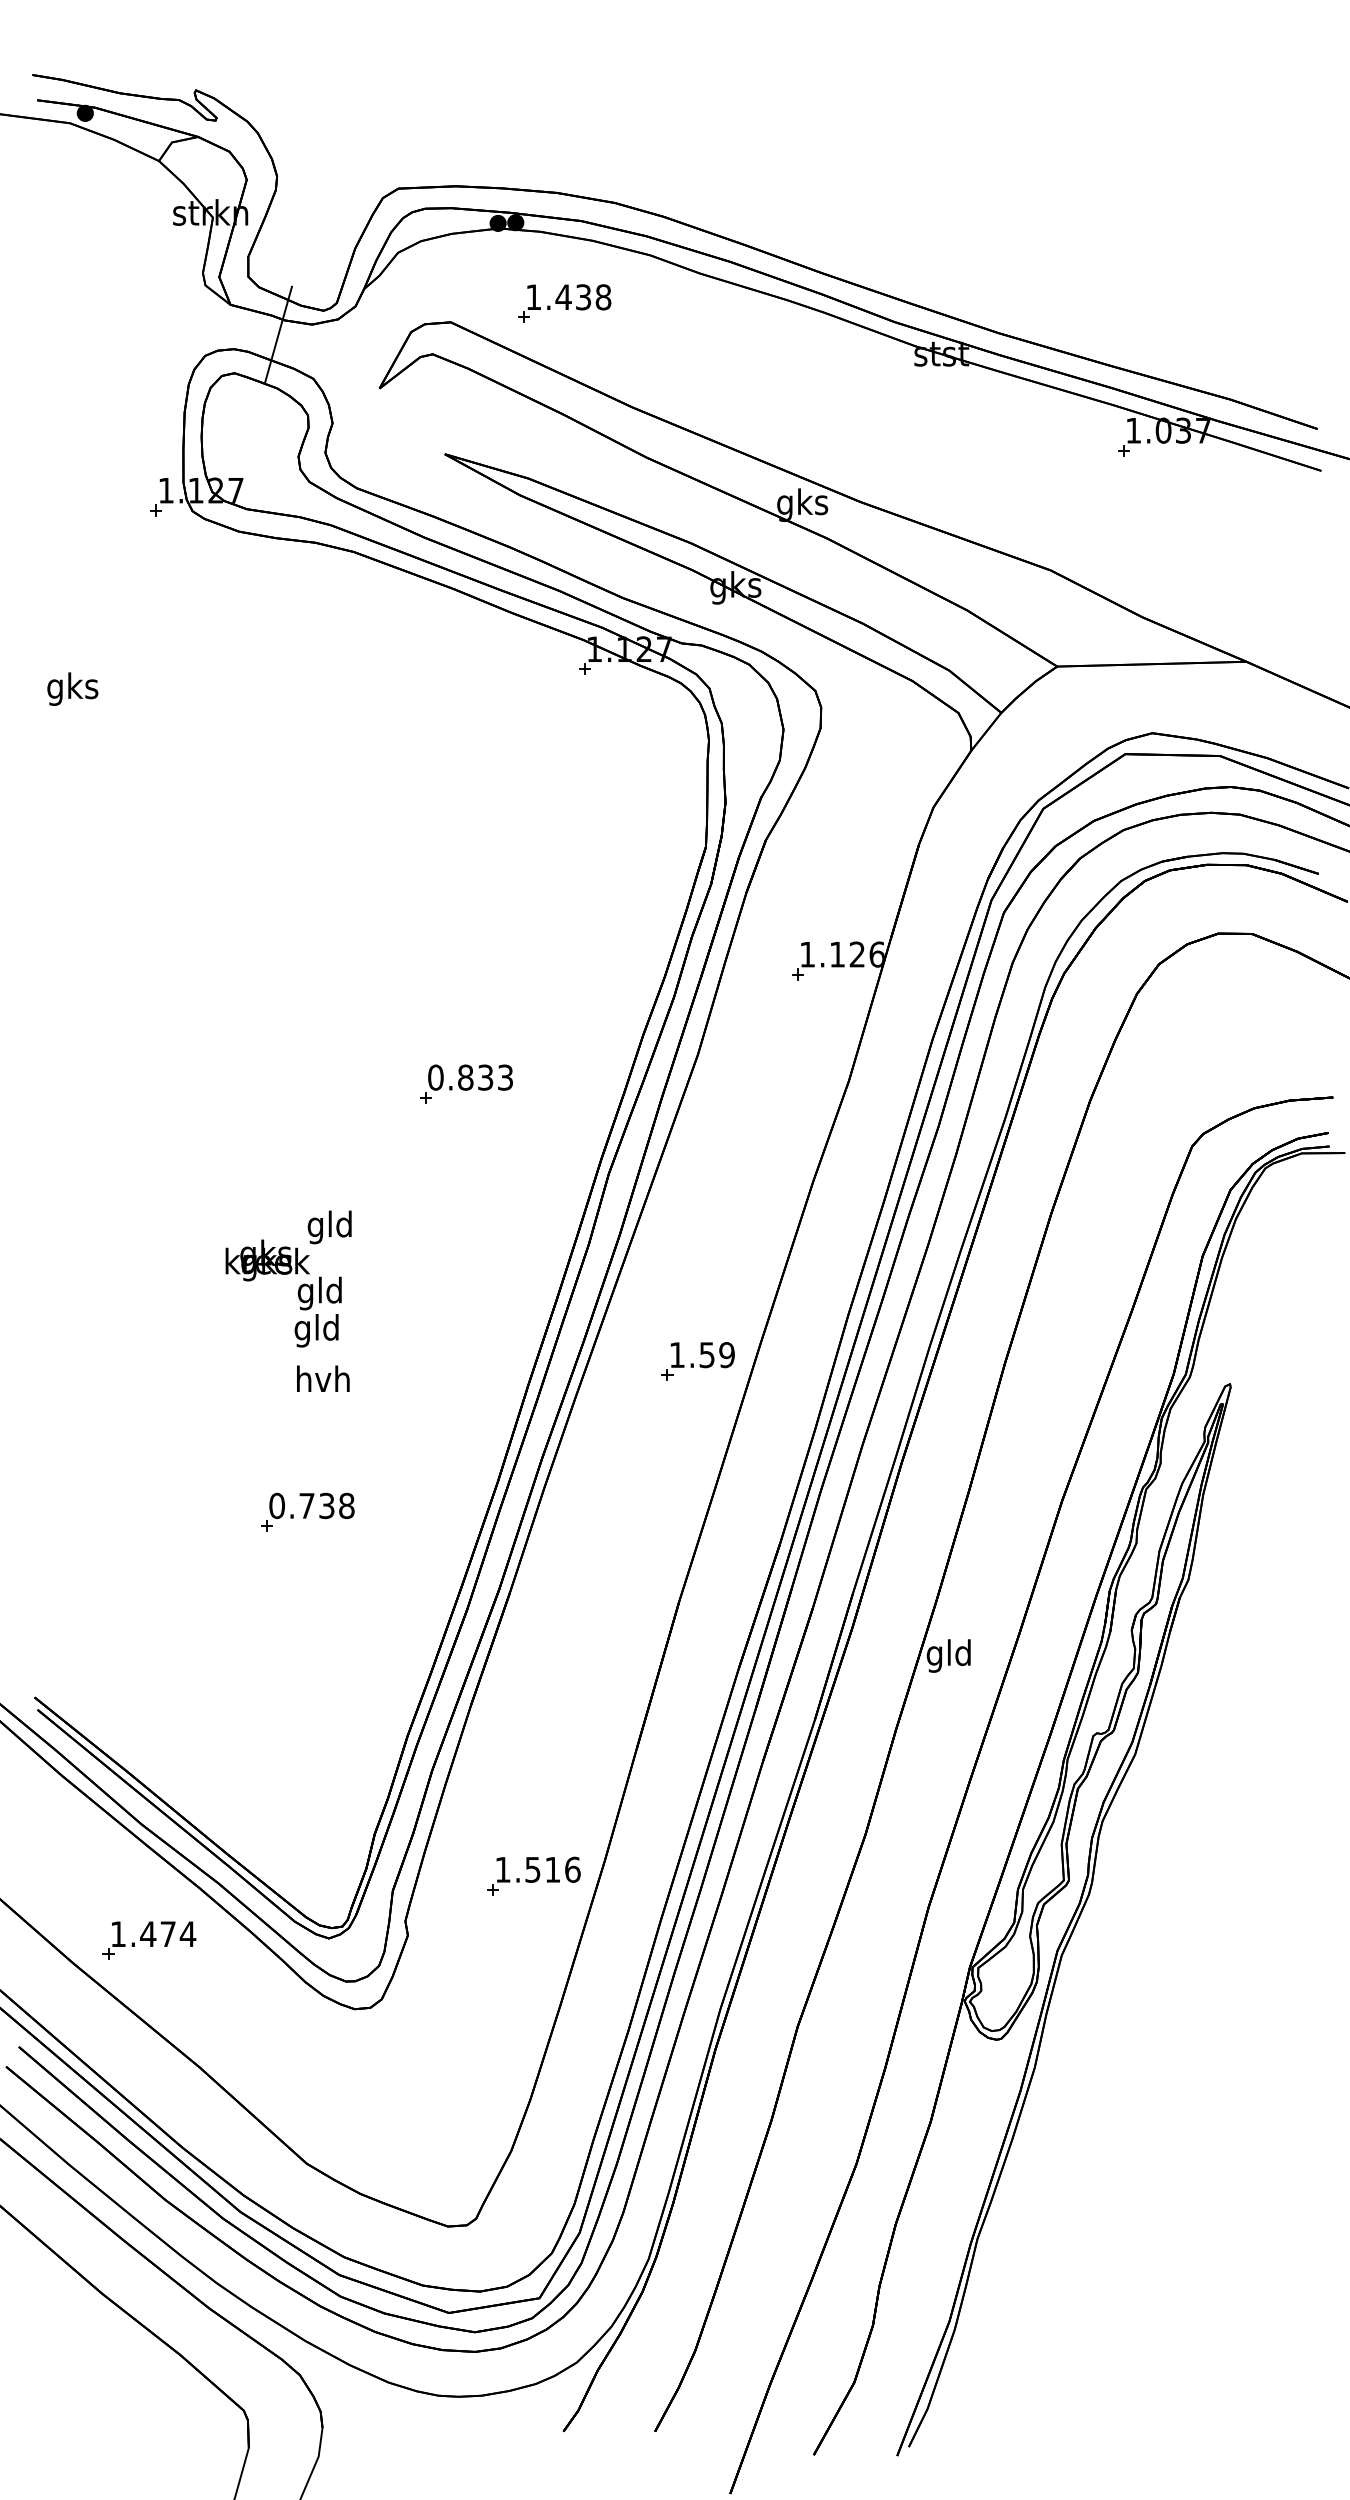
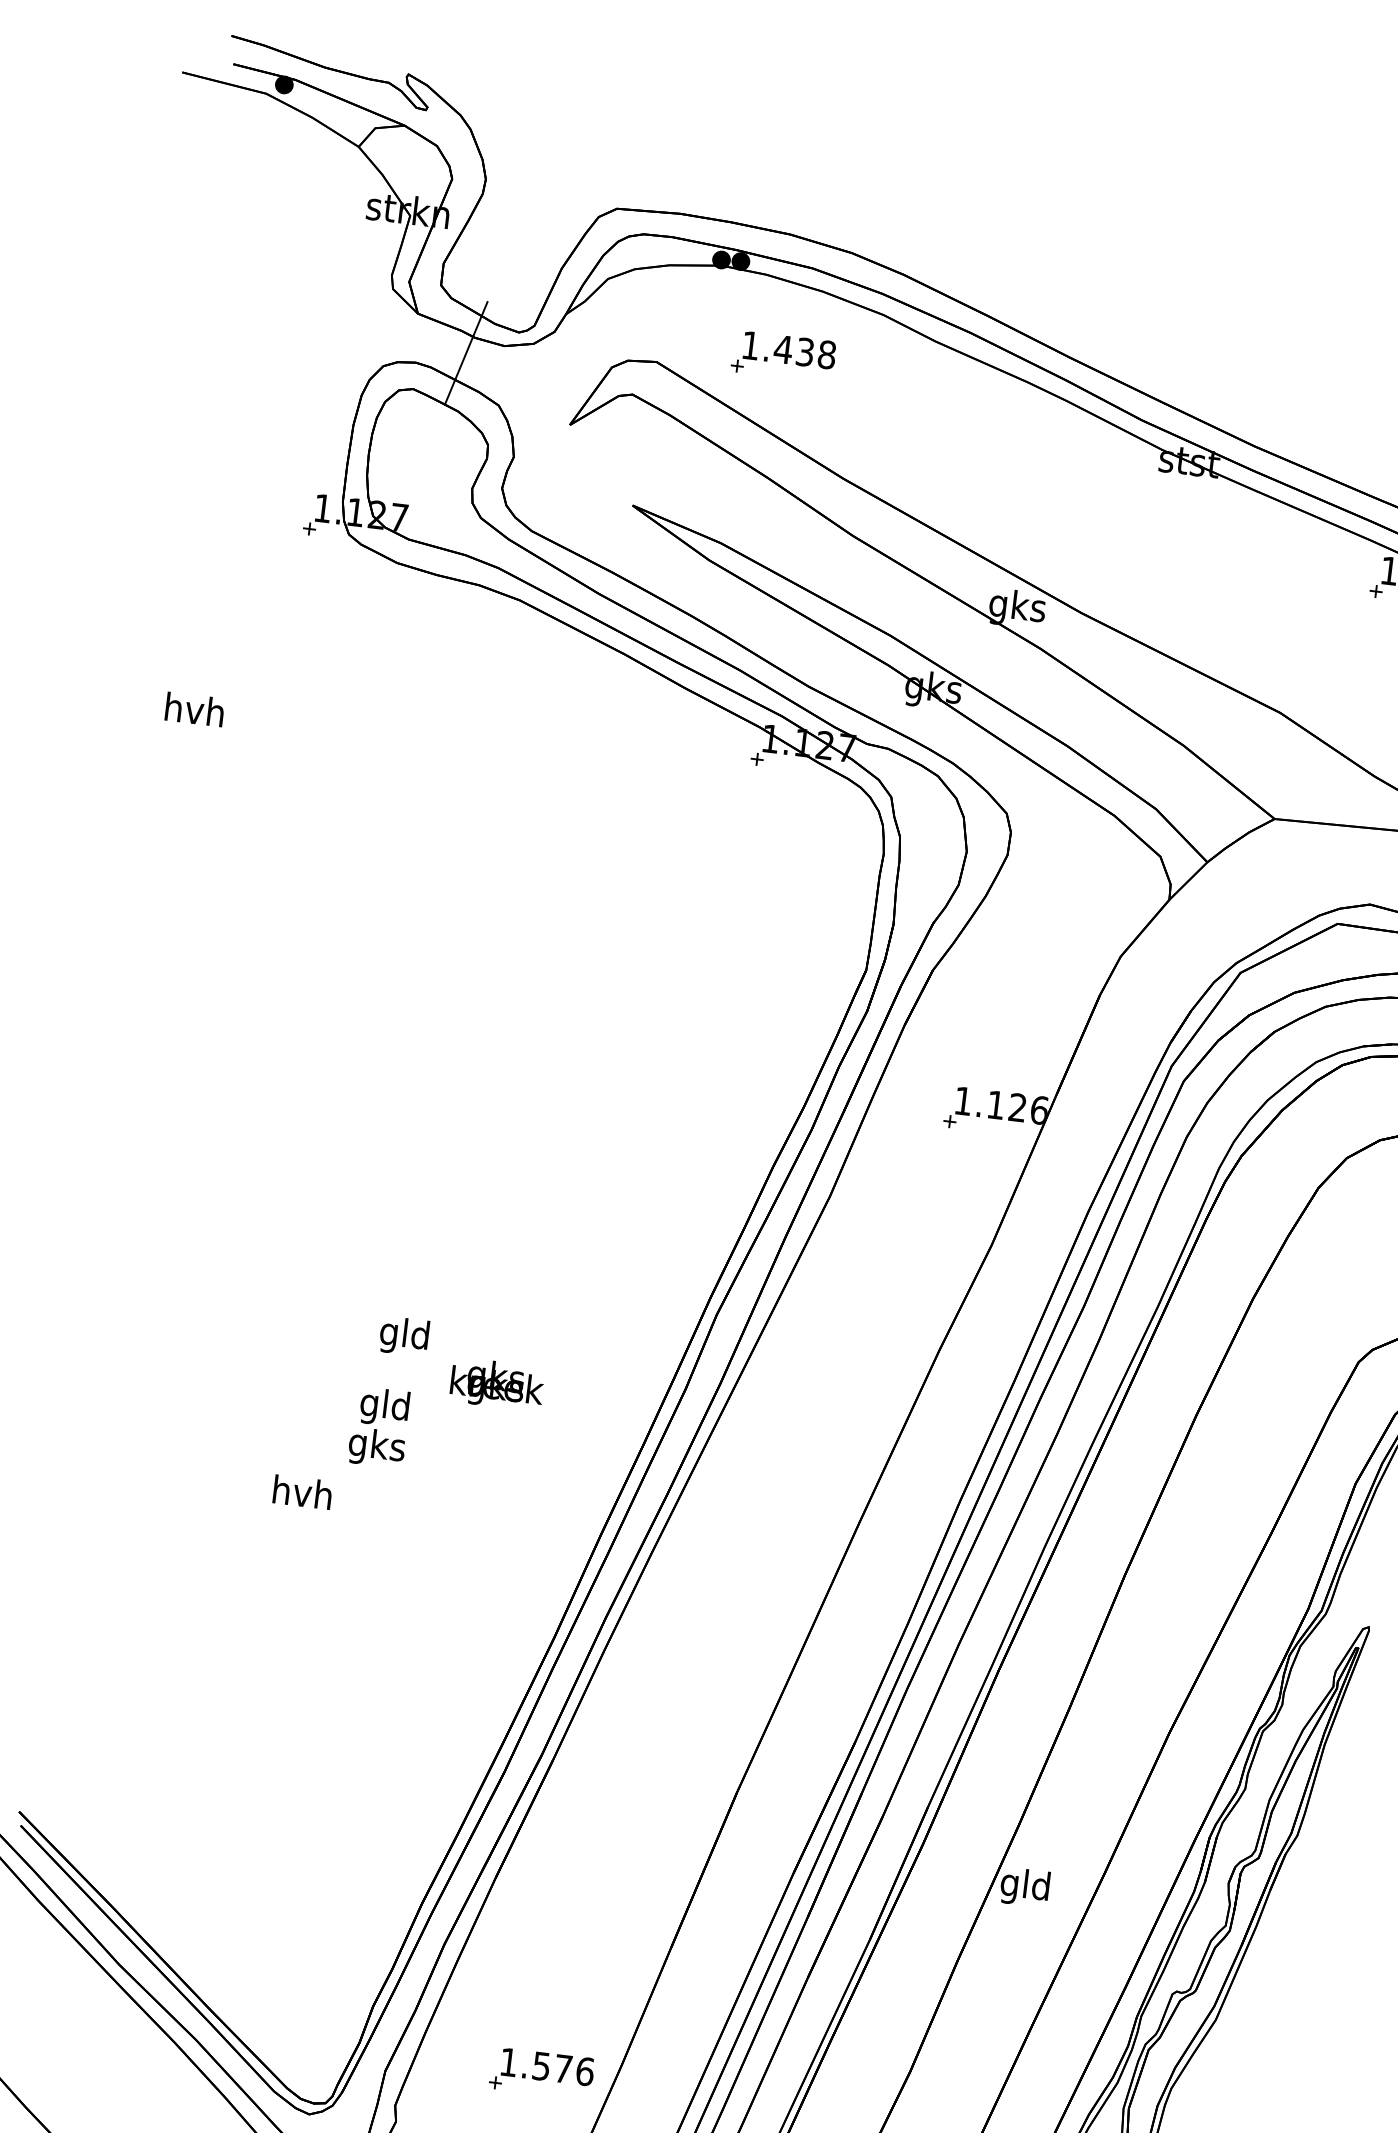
text: (72, 688) -> (194, 712), gks -> hvh
part: (466, 1083) -> (573, 1197), removed
text: (267, 1260) -> (497, 1384), moved
text: (316, 1330) -> (376, 1447), gld -> gks
part: (697, 1361) -> (788, 1531), removed
text: (323, 1378) -> (303, 1491), moved
part: (307, 1511) -> (342, 1644), removed
text: (552, 1869) -> (563, 2068), 1.516 -> 1.576
part: (149, 1940) -> (112, 2092), removed

